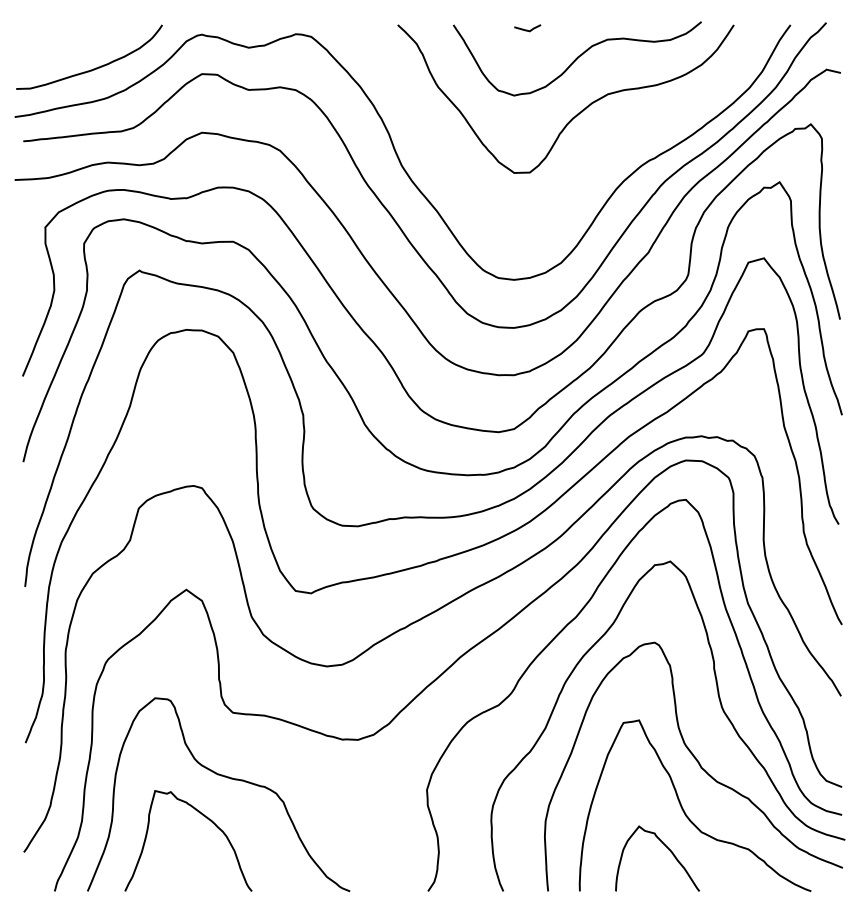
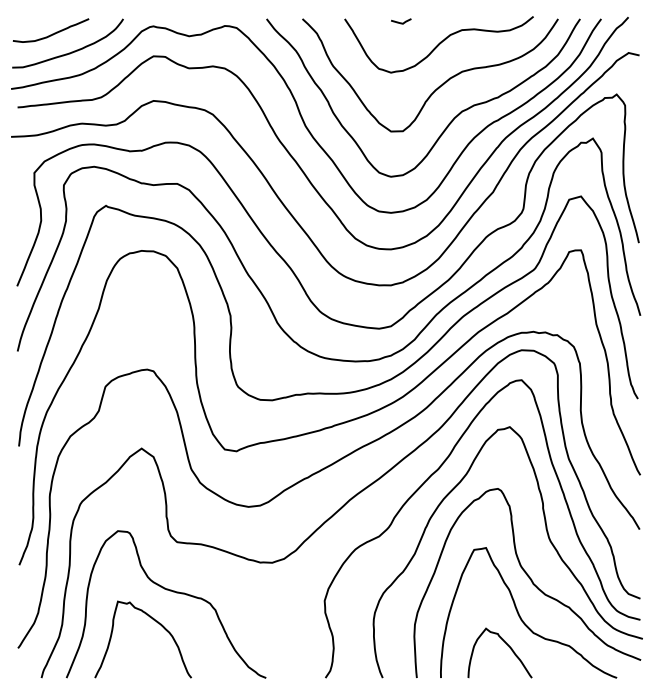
curve: (69, 44) -> (52, 33), added
curve: (593, 158) -> (451, 120), added

